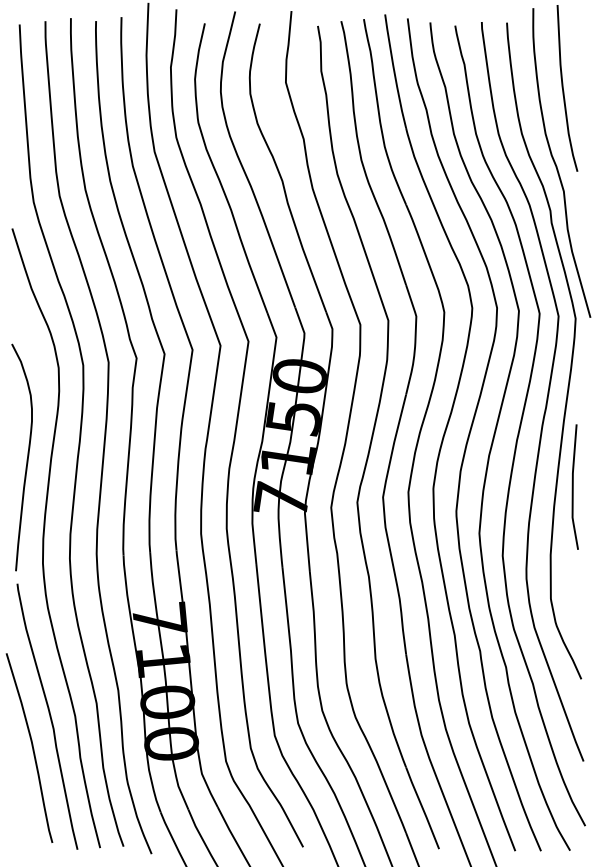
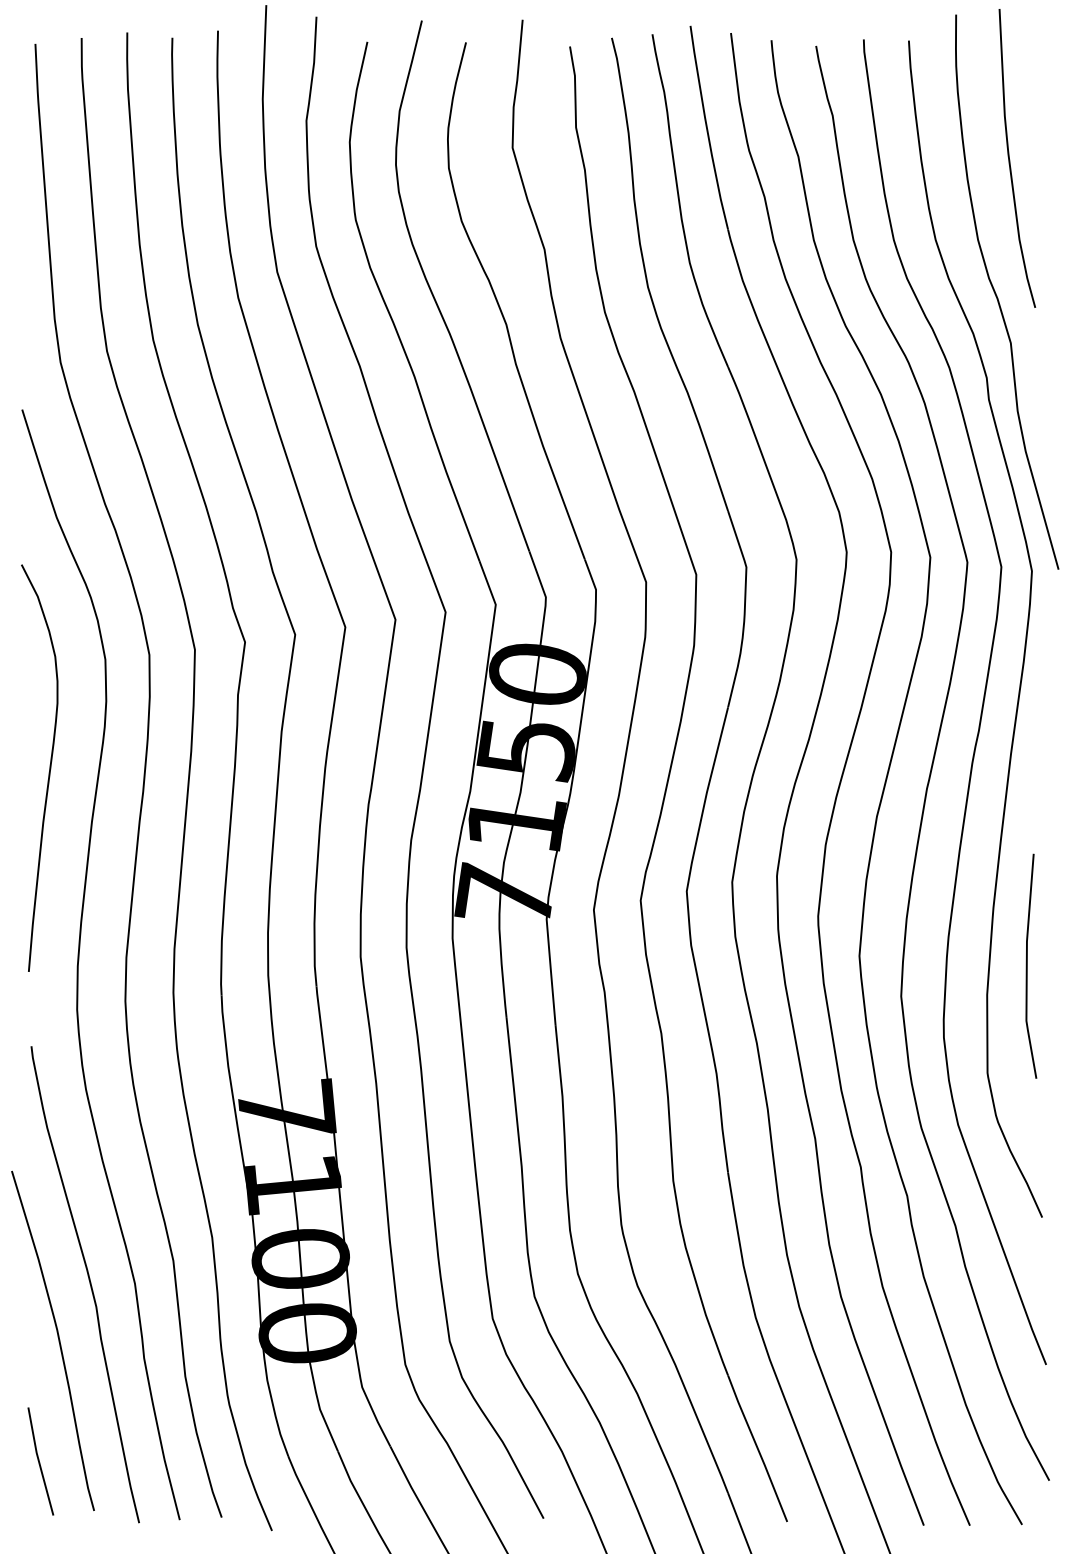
curve: (26, 459) -> (47, 771), moved
line: (573, 486) -> (1028, 965), moved
line: (22, 815) -> (40, 1461), added

